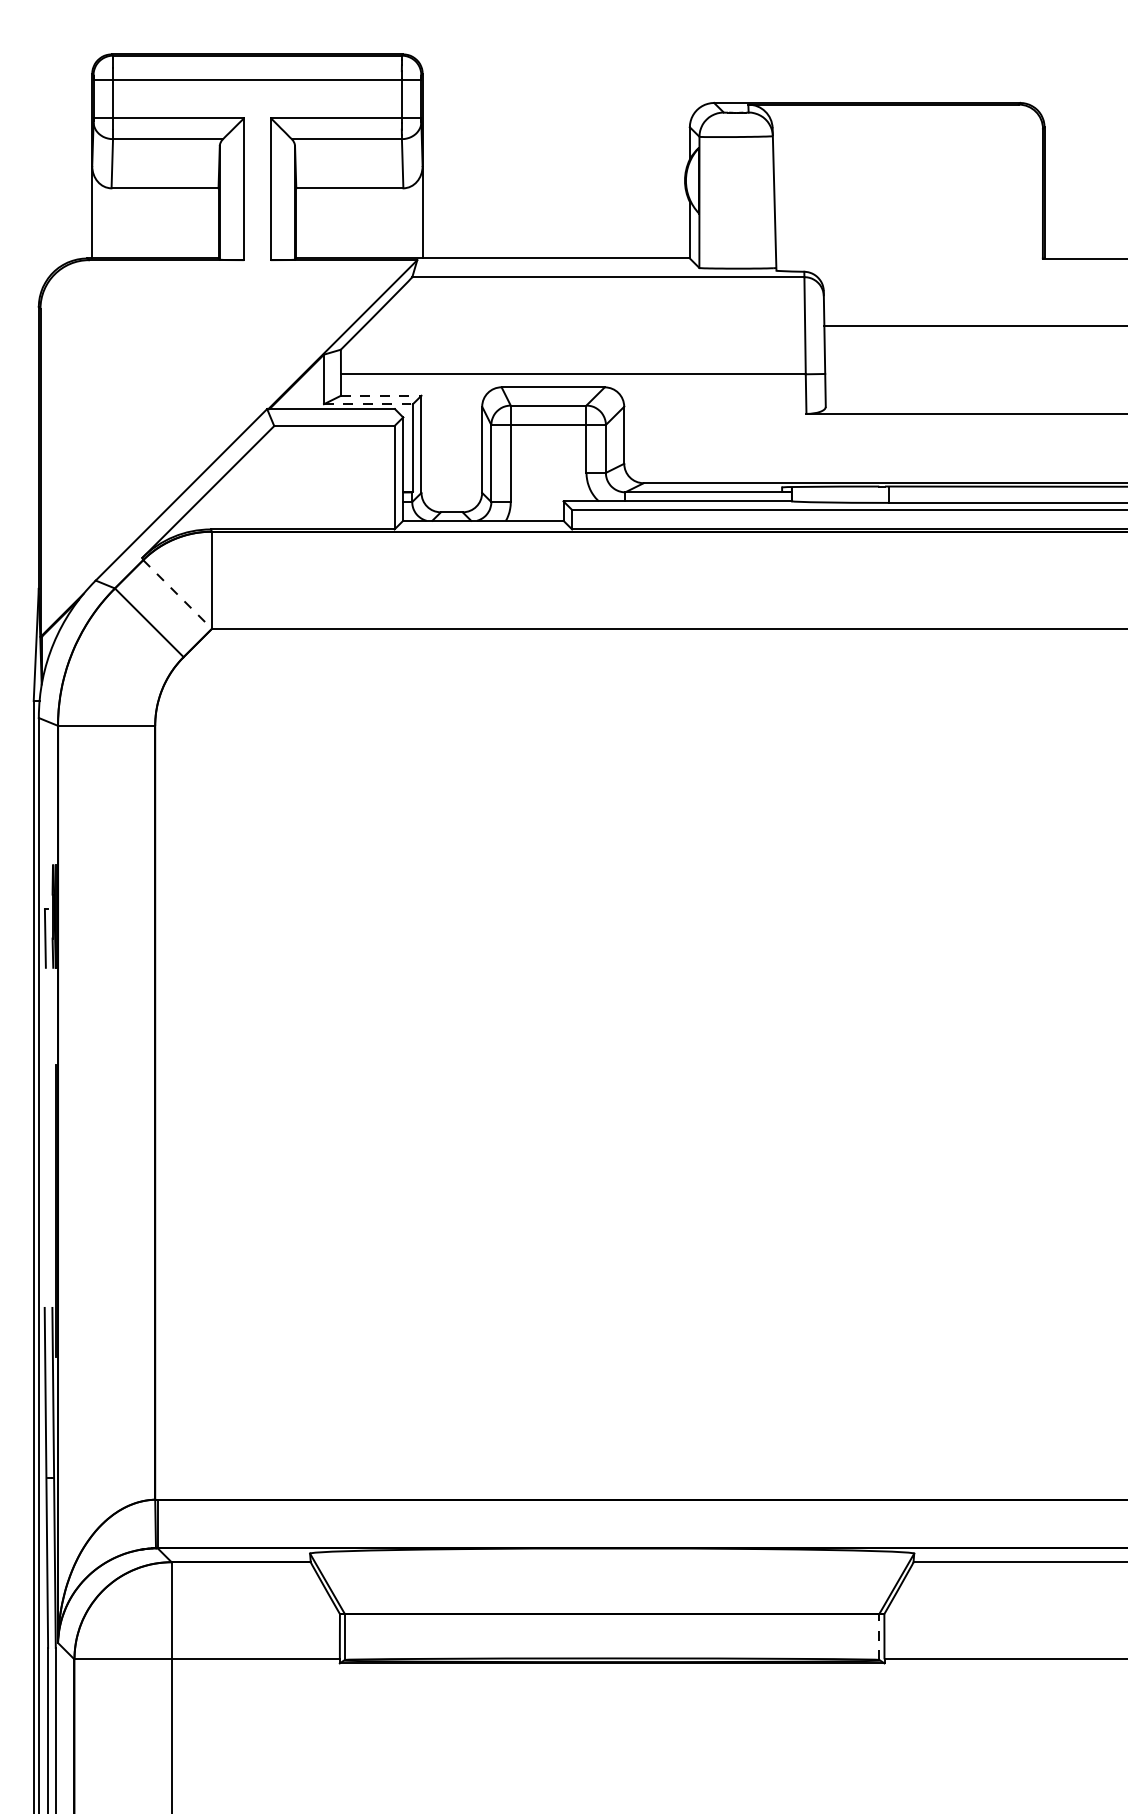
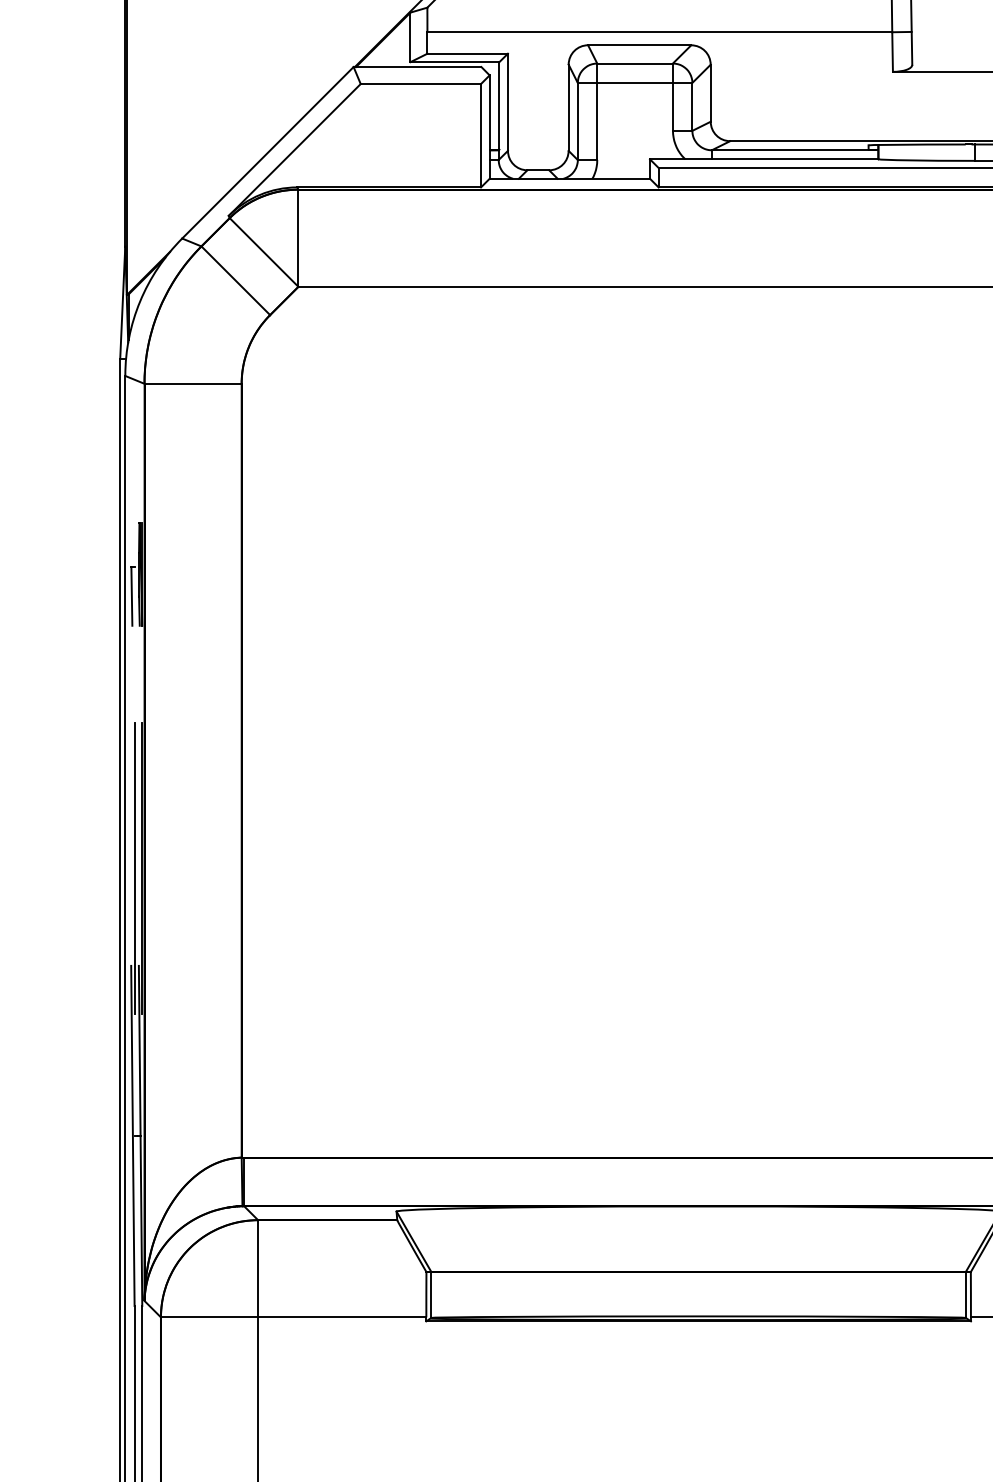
line: (381, 395) -> (467, 53), dashed -> solid
line: (368, 404) -> (454, 62), dashed -> solid
line: (177, 594) -> (263, 252), dashed -> solid
line: (48, 1210) -> (134, 868), added
line: (879, 1637) -> (965, 1295), dashed -> solid

